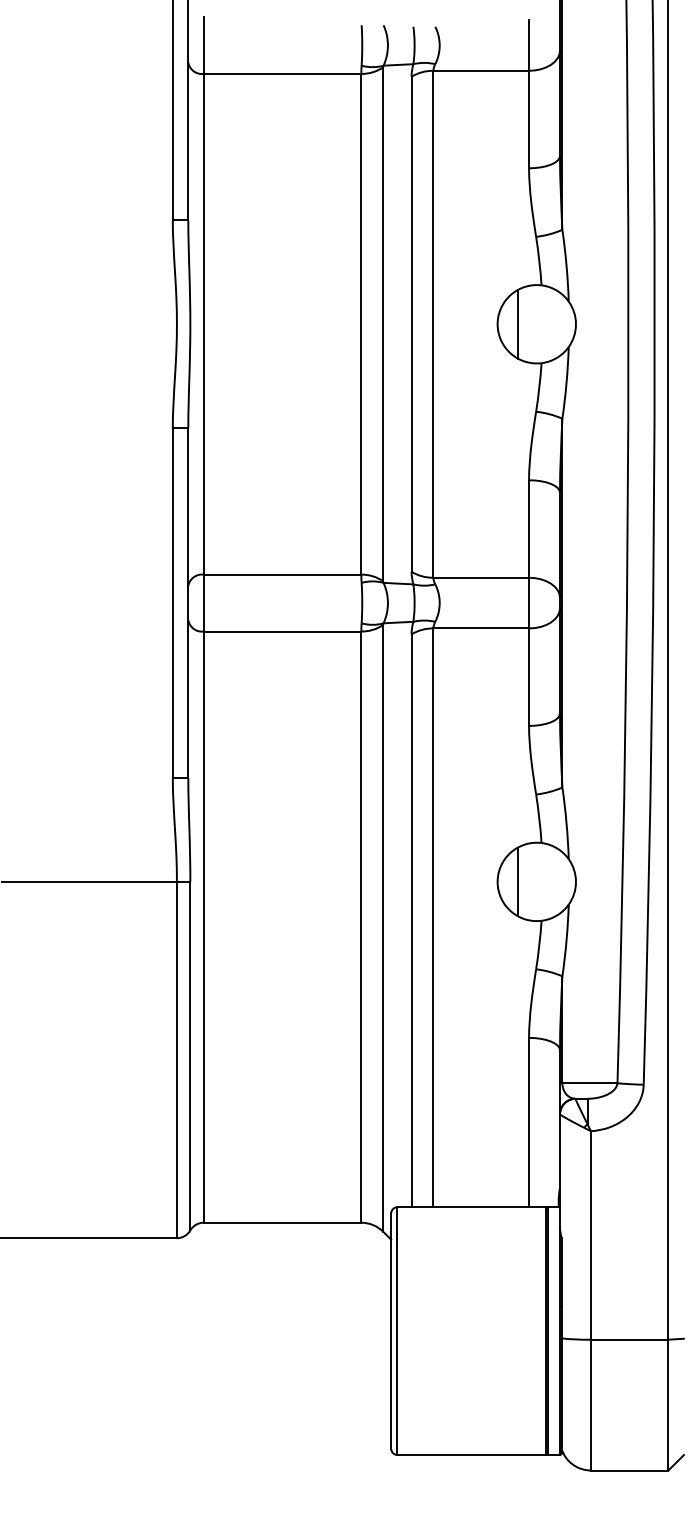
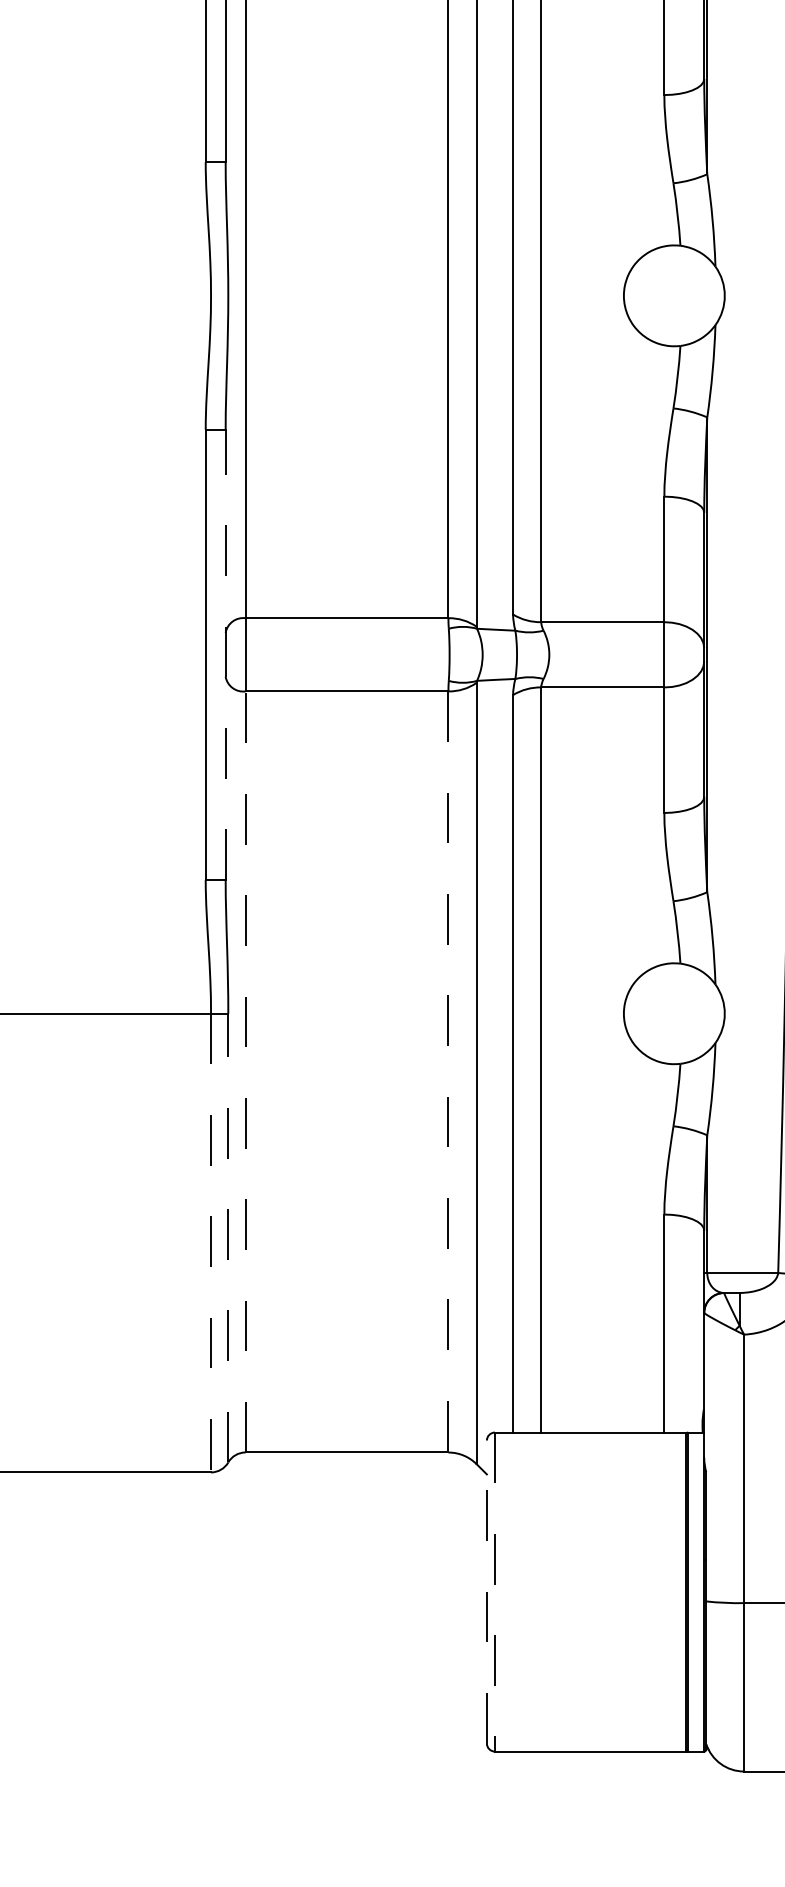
line: (518, 324) -> (650, 296), removed
line: (188, 603) -> (225, 655), solid -> dashed
line: (518, 881) -> (650, 1013), removed
line: (203, 927) -> (245, 1072), solid -> dashed
line: (361, 927) -> (448, 1072), solid -> dashed
line: (190, 1055) -> (228, 1237), solid -> dashed
line: (176, 1060) -> (210, 1243), solid -> dashed
line: (391, 1331) -> (487, 1592), solid -> dashed
line: (397, 1331) -> (494, 1592), solid -> dashed

